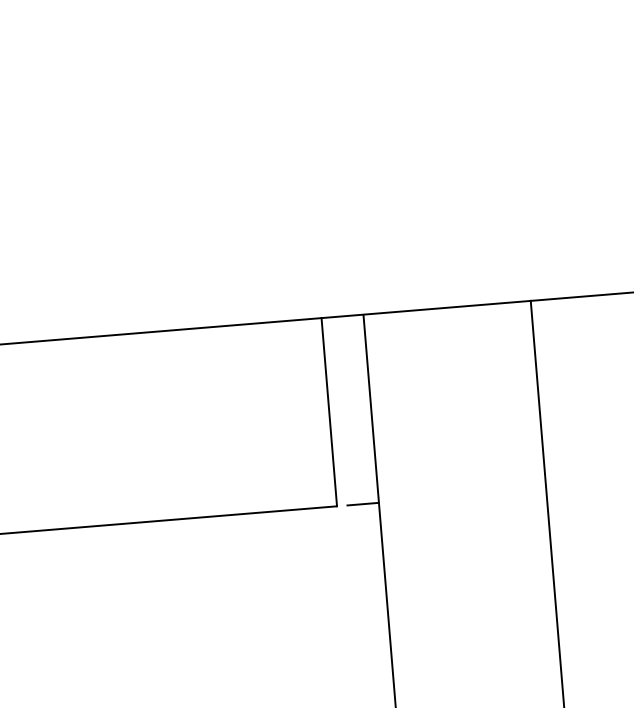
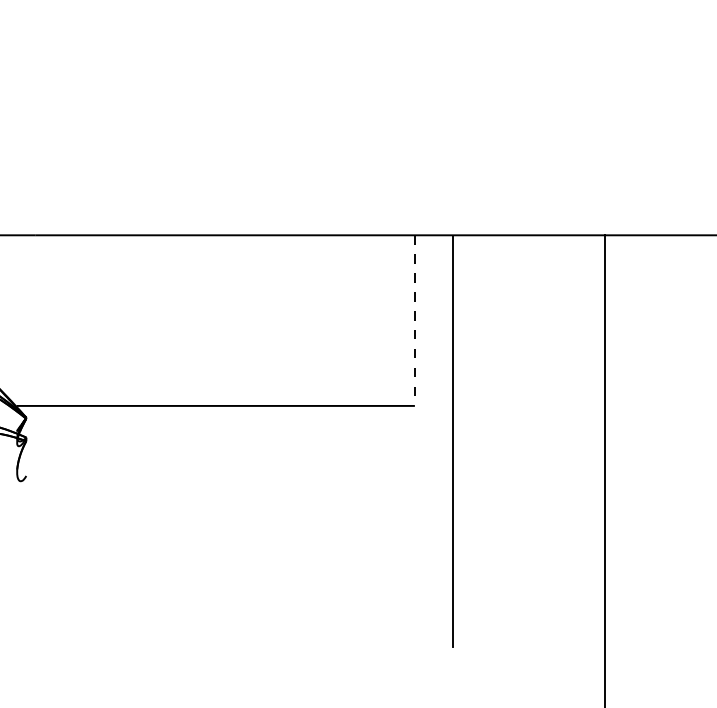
line: (328, 413) -> (414, 321), solid -> dashed
line: (363, 503) -> (438, 405), removed

